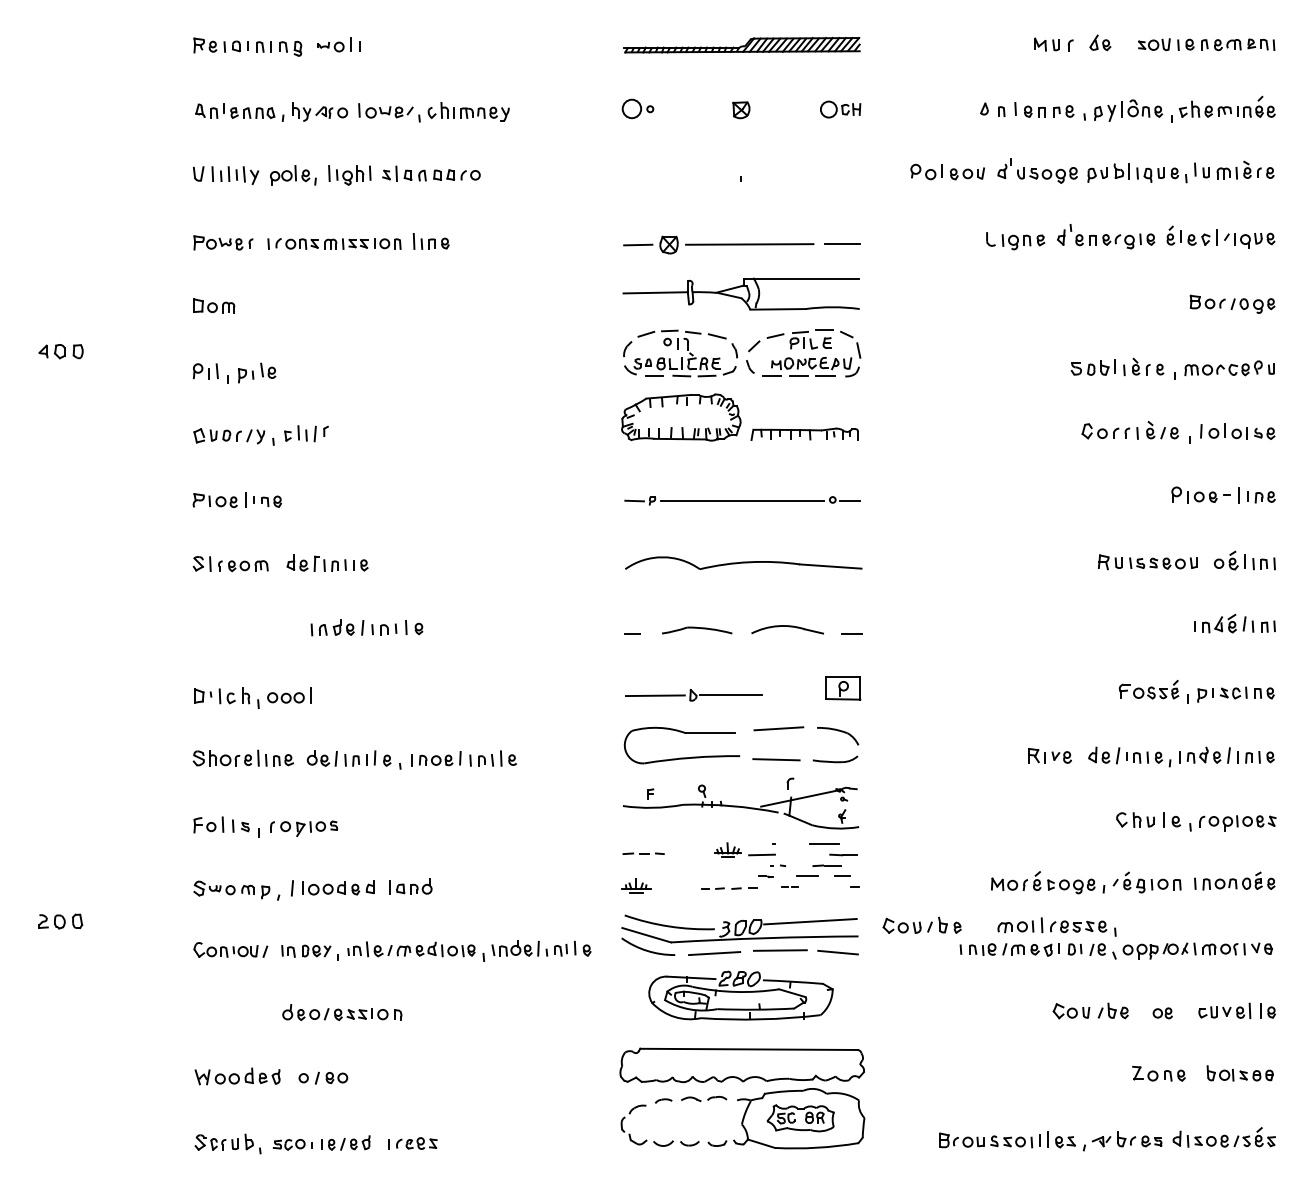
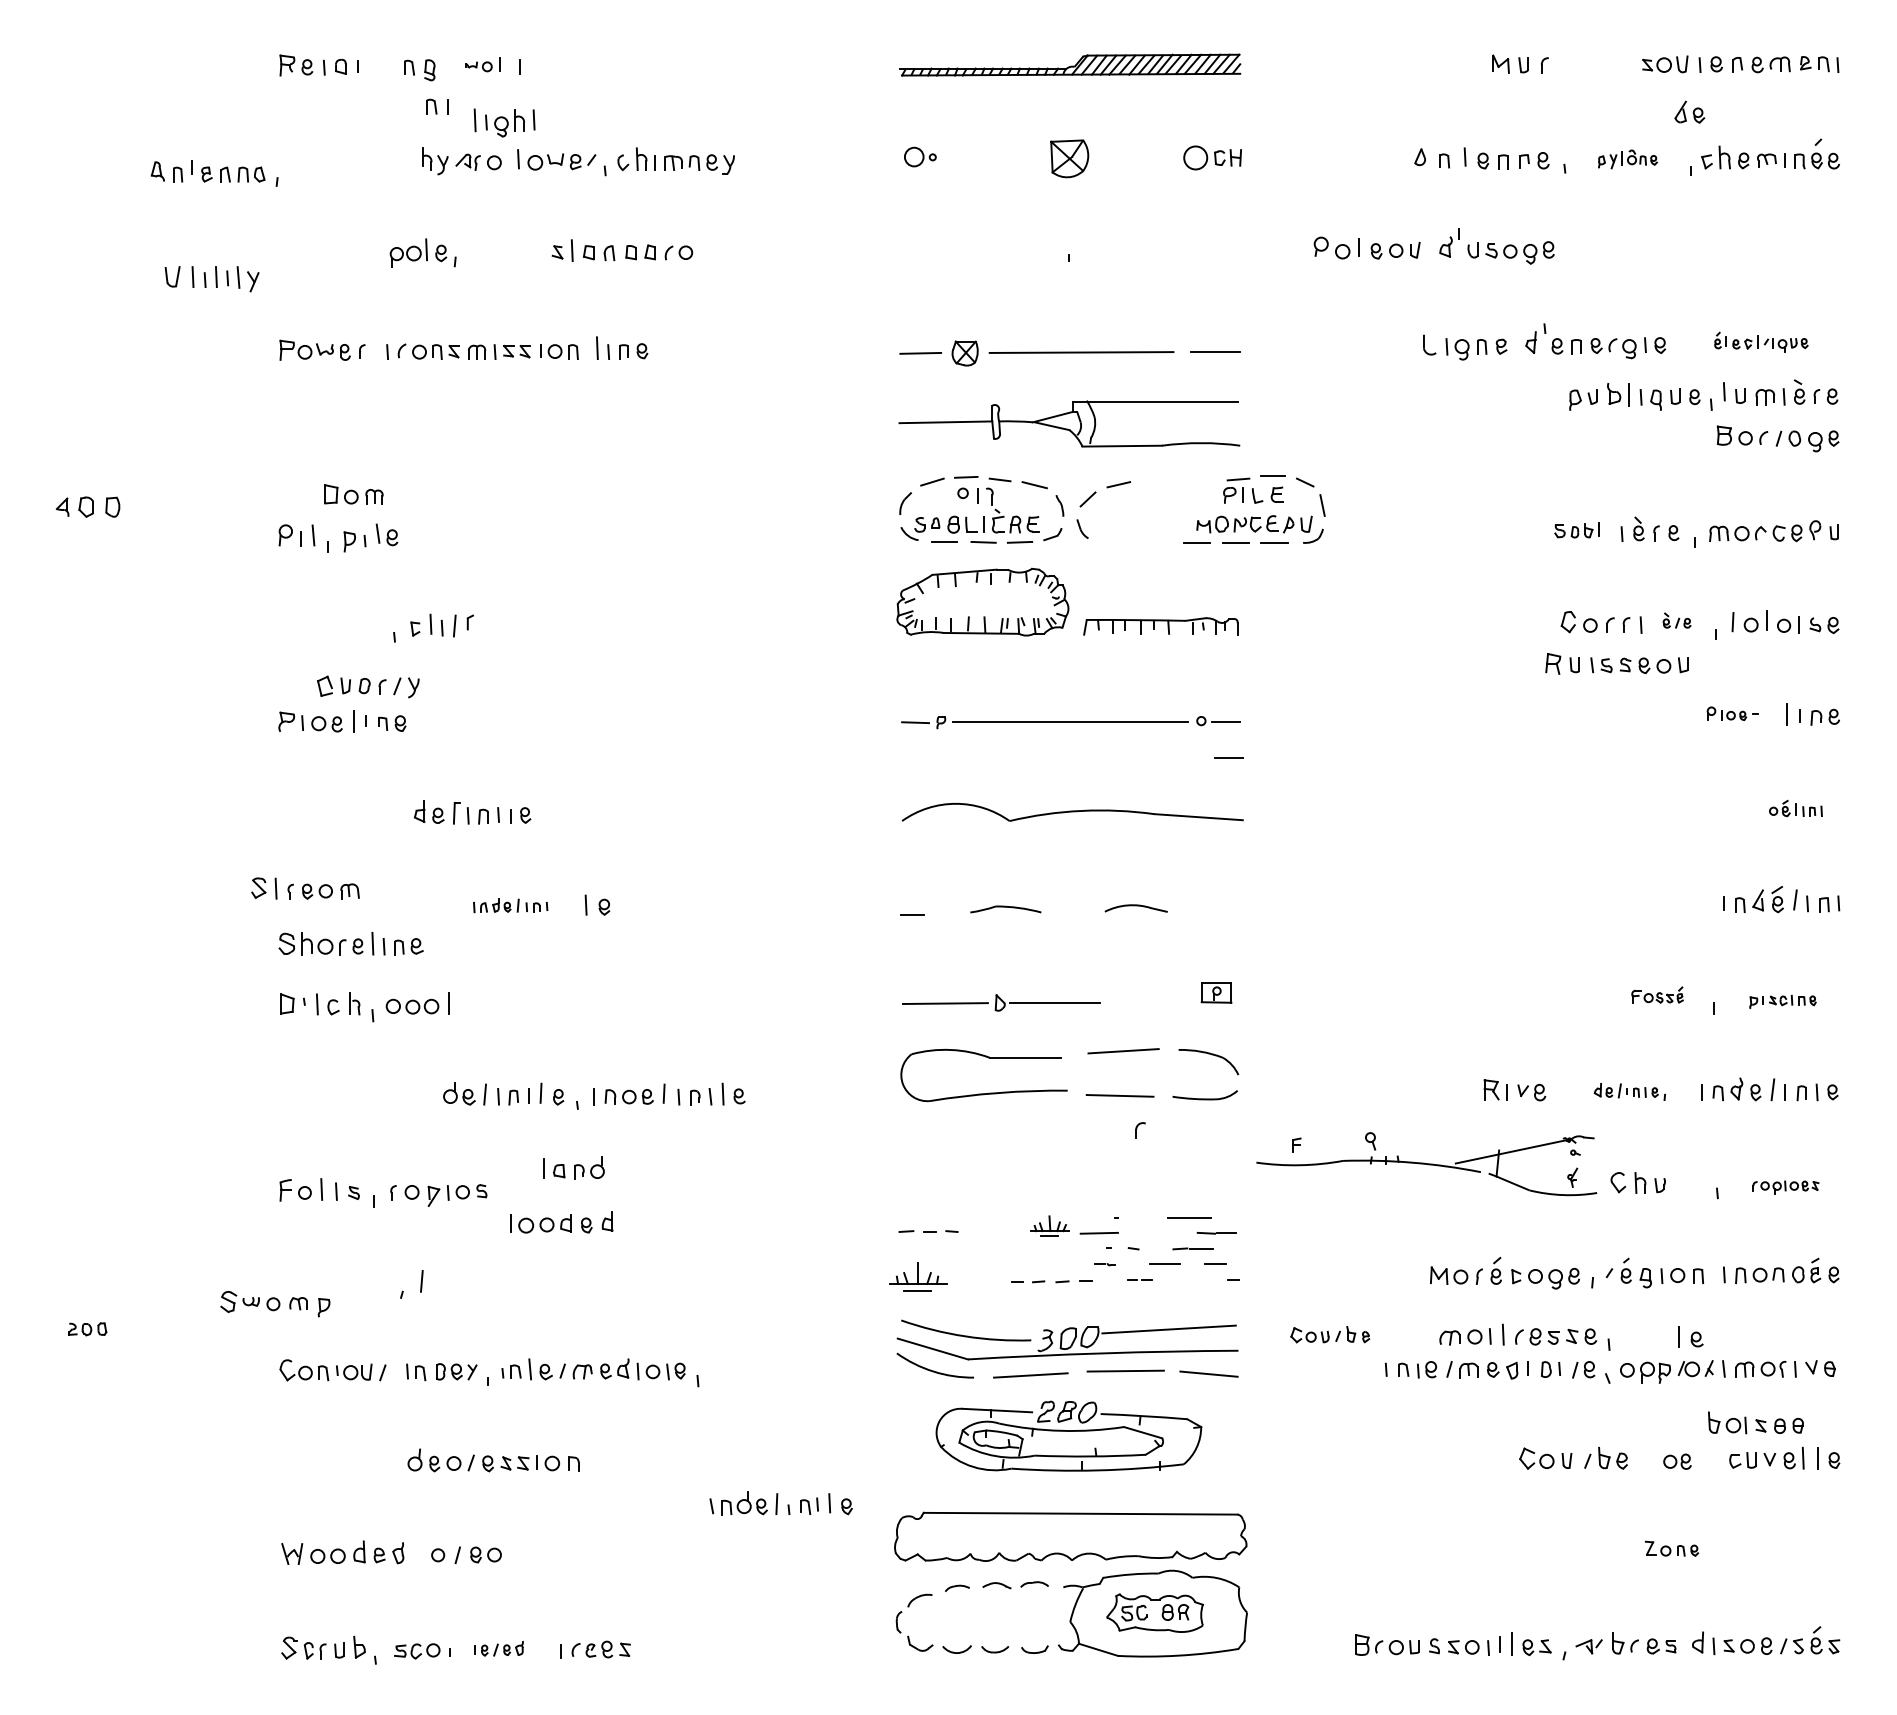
part: (1100, 42) -> (1689, 111), moved
part: (334, 44) -> (482, 64), size x0.7
part: (263, 46) -> (436, 105), moved
part: (637, 108) -> (919, 156), size x0.7
part: (741, 110) -> (1069, 159), size x1.6
part: (1128, 110) -> (1627, 159), size x0.6
part: (239, 112) -> (214, 173), moved
part: (1180, 171) -> (1702, 394), moved
part: (226, 175) -> (212, 279), moved
part: (349, 175) -> (504, 123), moved
part: (1220, 236) -> (1760, 341), size x0.6
part: (214, 305) -> (354, 493), moved
part: (811, 353) -> (1254, 509), moved
part: (1092, 367) -> (1576, 530), size x0.7
part: (1162, 430) -> (1677, 620), size x0.6
part: (229, 436) -> (368, 687), moved
part: (1200, 494) -> (1731, 713), size x0.6
part: (1244, 560) -> (1795, 808), size x0.6
part: (1147, 562) -> (1616, 664), moved
part: (230, 564) -> (305, 889), moved
part: (353, 627) -> (509, 905), size x0.6
part: (787, 629) -> (1136, 907), size x0.6
part: (697, 630) -> (1006, 909), size x0.7
line: (851, 633) -> (1228, 757), moved
part: (843, 688) -> (1216, 993), size x0.6
part: (1148, 689) -> (1656, 994), size x0.6
part: (1235, 694) -> (1782, 1001), size x0.6
part: (1129, 756) -> (1629, 1091), size x0.6
part: (243, 757) -> (351, 942), moved
part: (741, 806) -> (1427, 1163), moved
part: (1172, 819) -> (1691, 1336), moved
part: (1237, 823) -> (1785, 1187), size x0.6
part: (778, 865) -> (1123, 1248), size x1.6
part: (636, 885) -> (918, 1277), size x1.4
part: (410, 886) -> (573, 1167), moved
part: (338, 887) -> (561, 1222), moved
part: (231, 889) -> (274, 1303), moved
part: (60, 921) -> (87, 1329), size x0.6
part: (921, 924) -> (1329, 1333), size x0.7
part: (541, 948) -> (781, 1503), moved
part: (1158, 1073) -> (1671, 1548), size x0.7
part: (1239, 1073) -> (1754, 1422), moved
part: (345, 1142) -> (498, 1648), size x0.7

